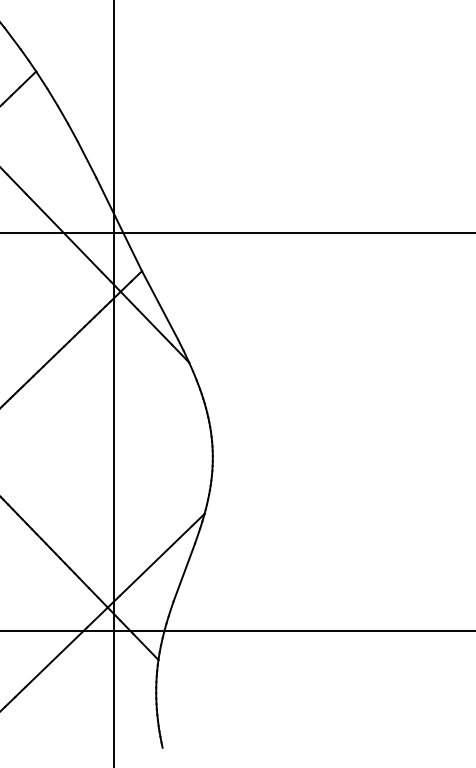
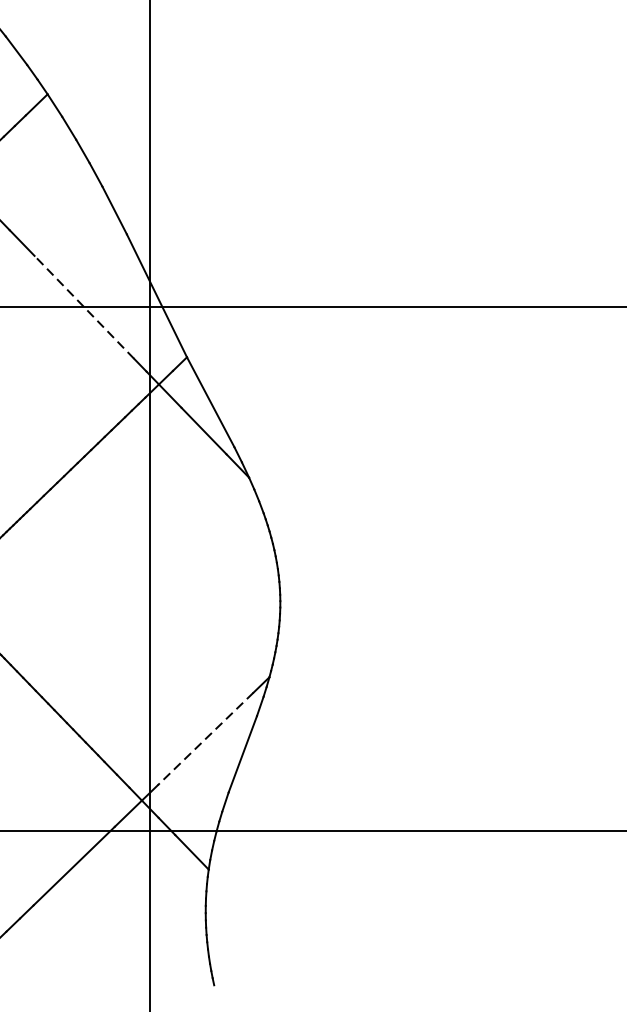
line: (63, 232) -> (83, 306), solid -> dashed
line: (155, 561) -> (204, 739), solid -> dashed

